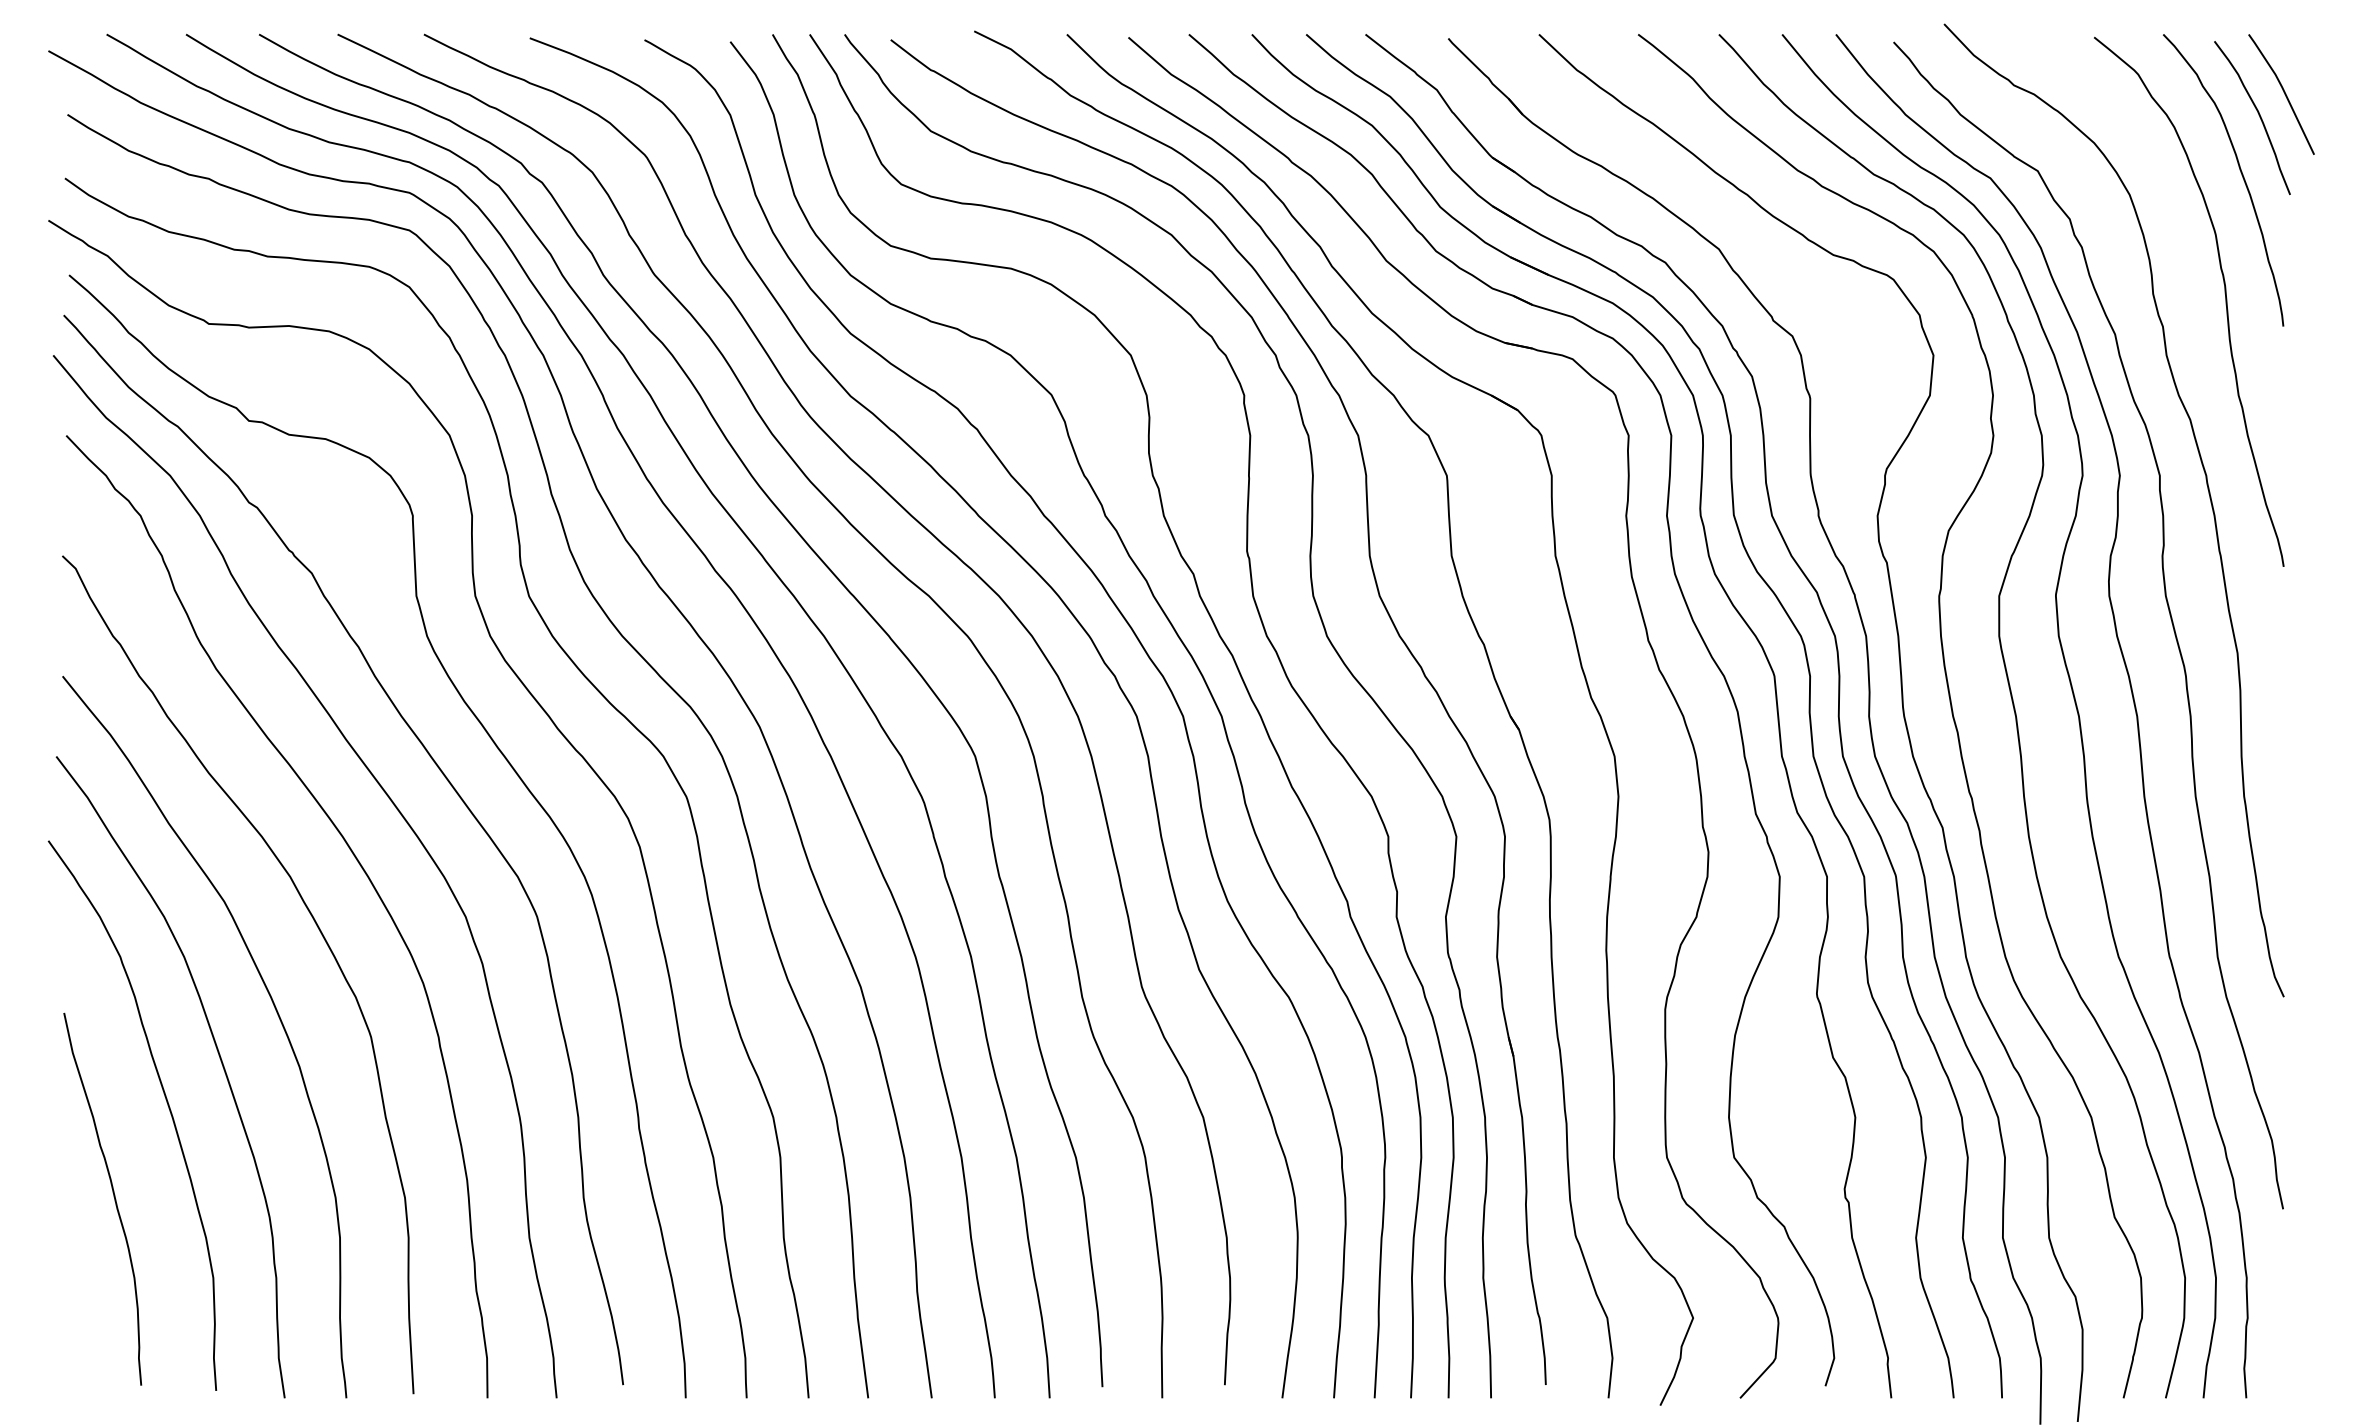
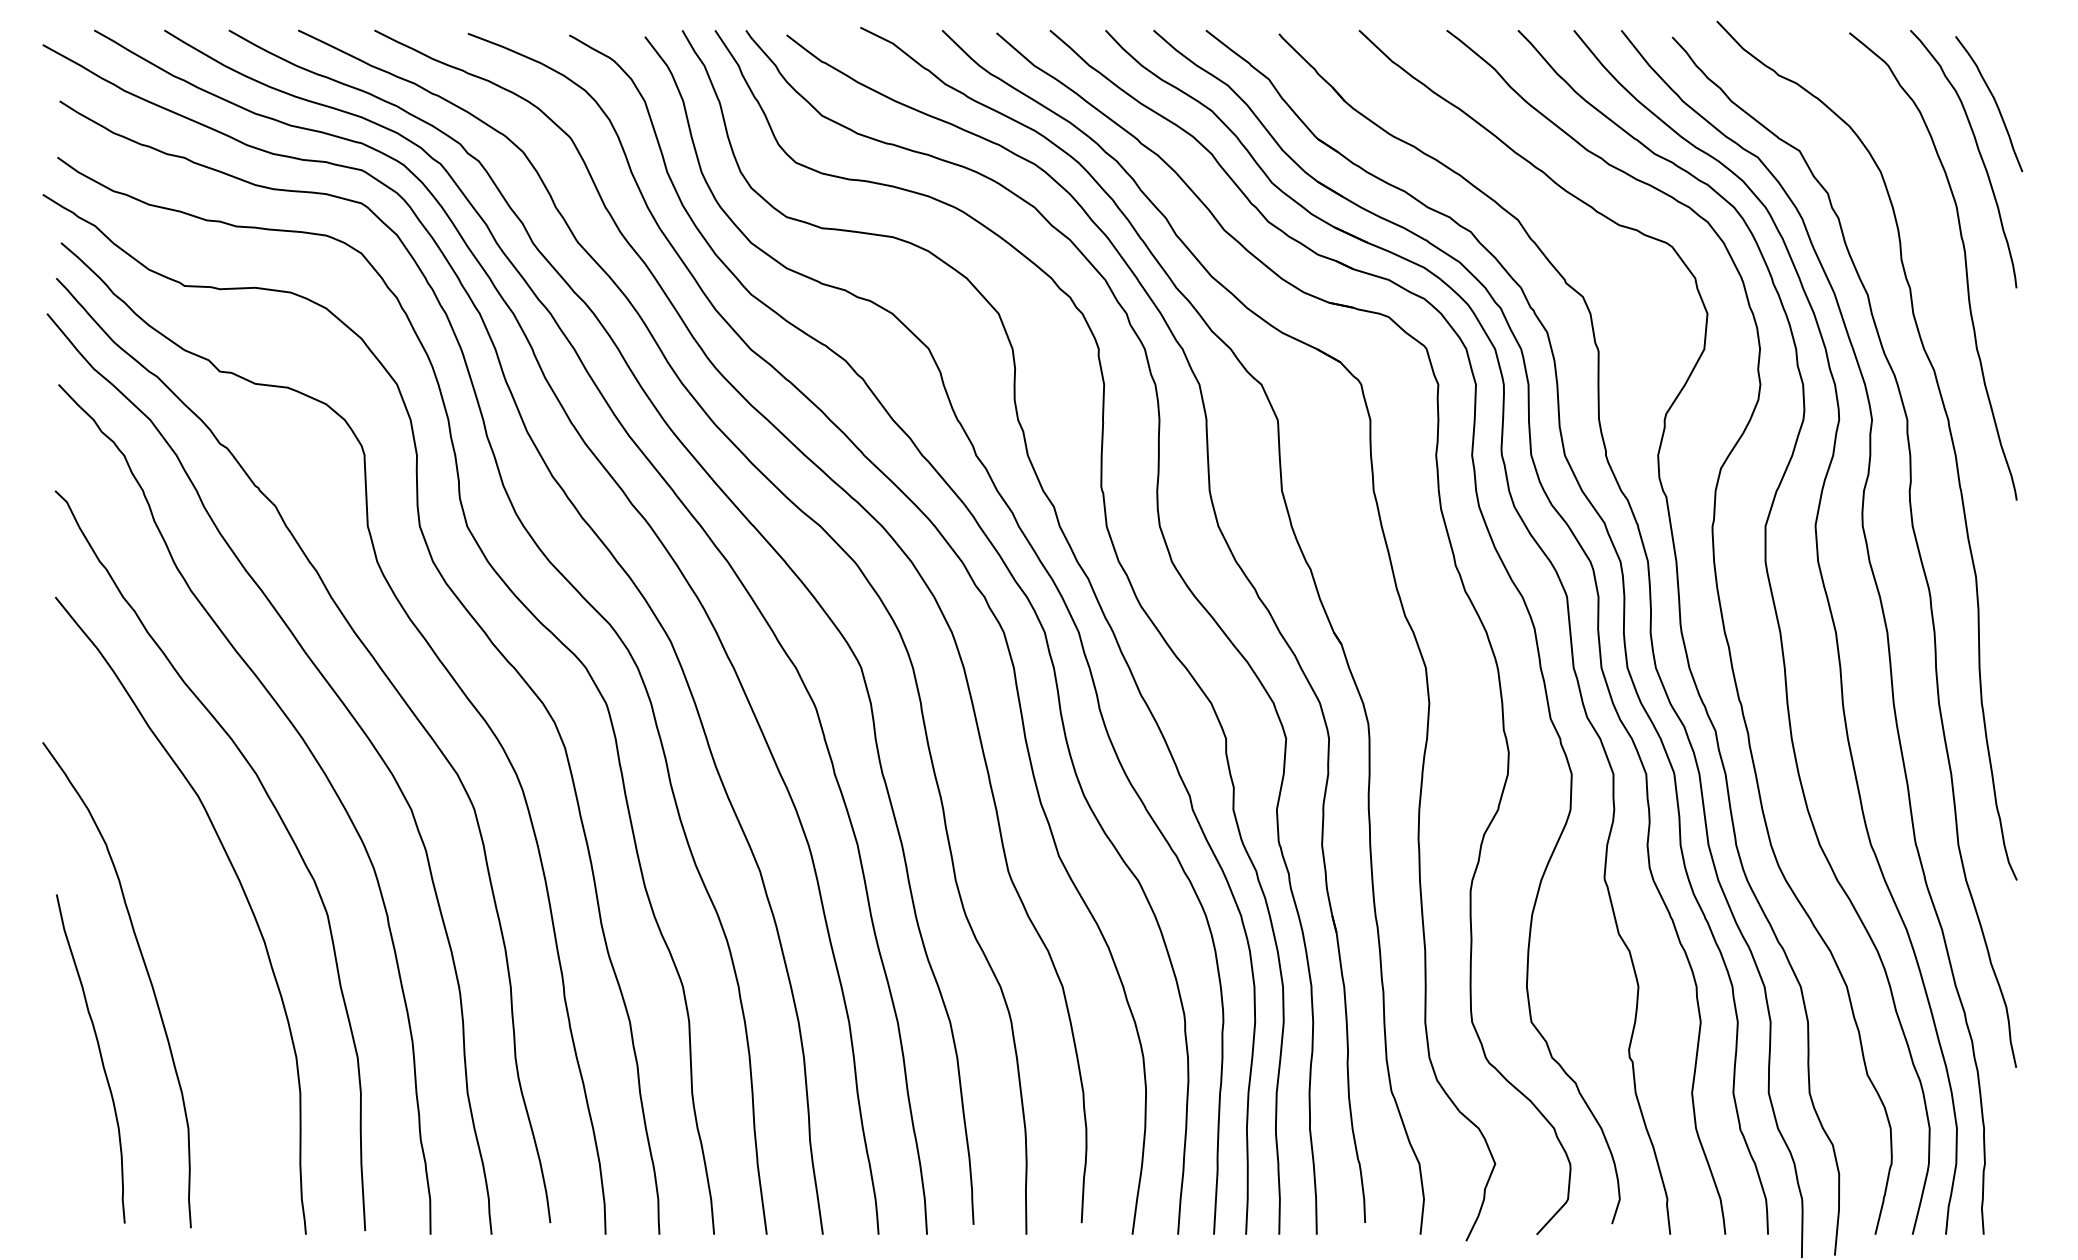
line: (2283, 92) -> (2016, 81), removed
curve: (217, 1054) -> (192, 931), removed

